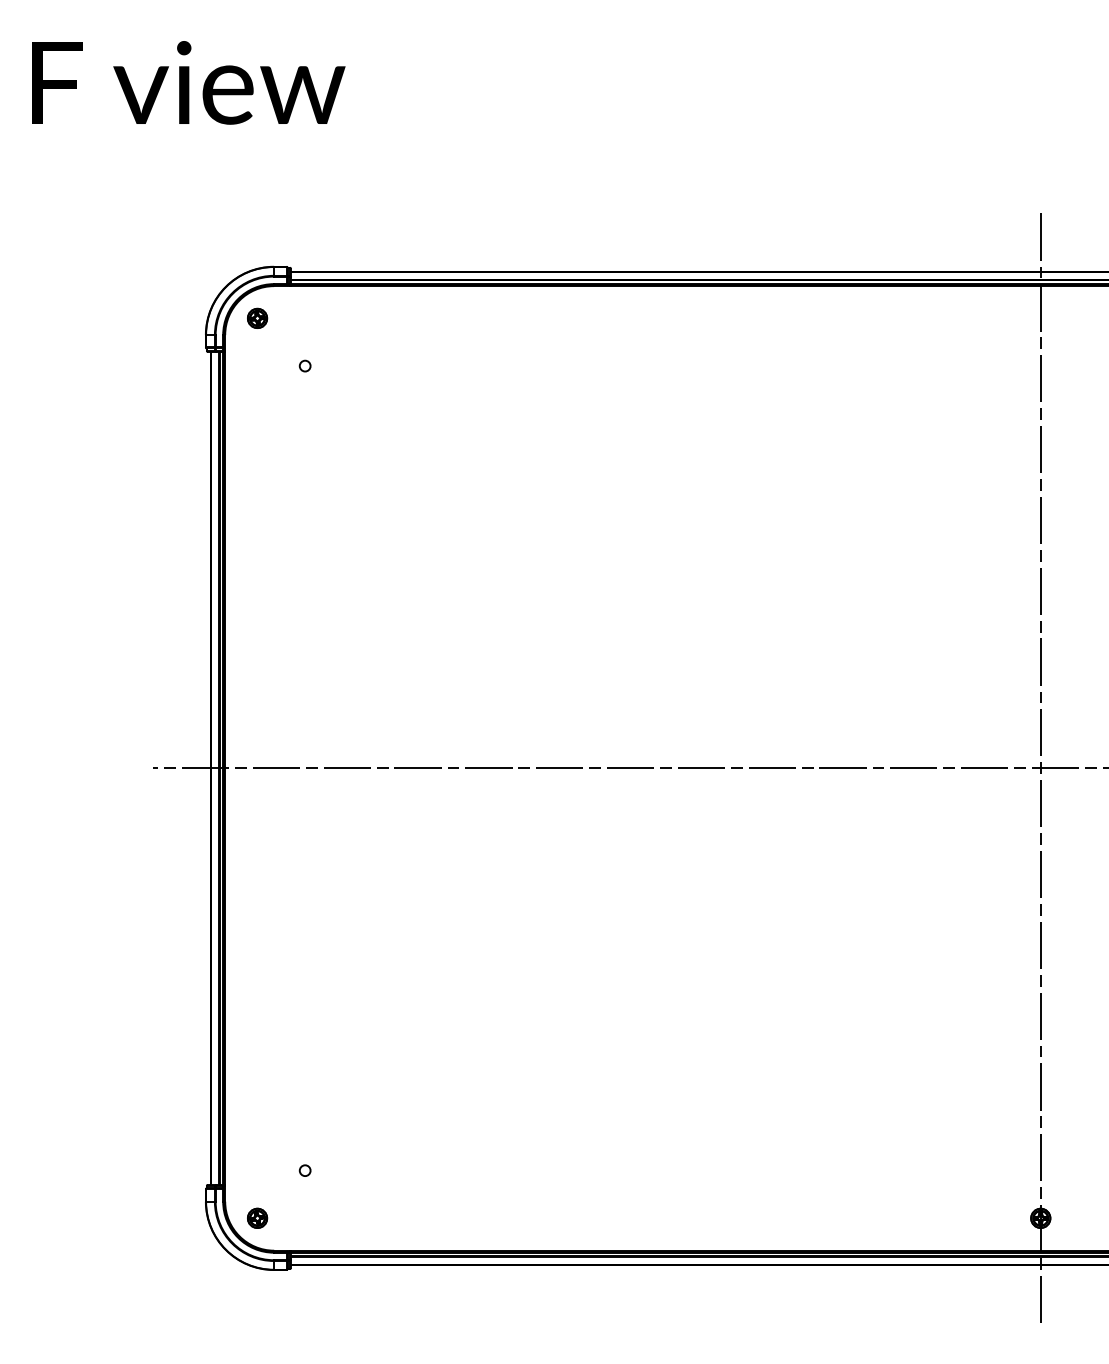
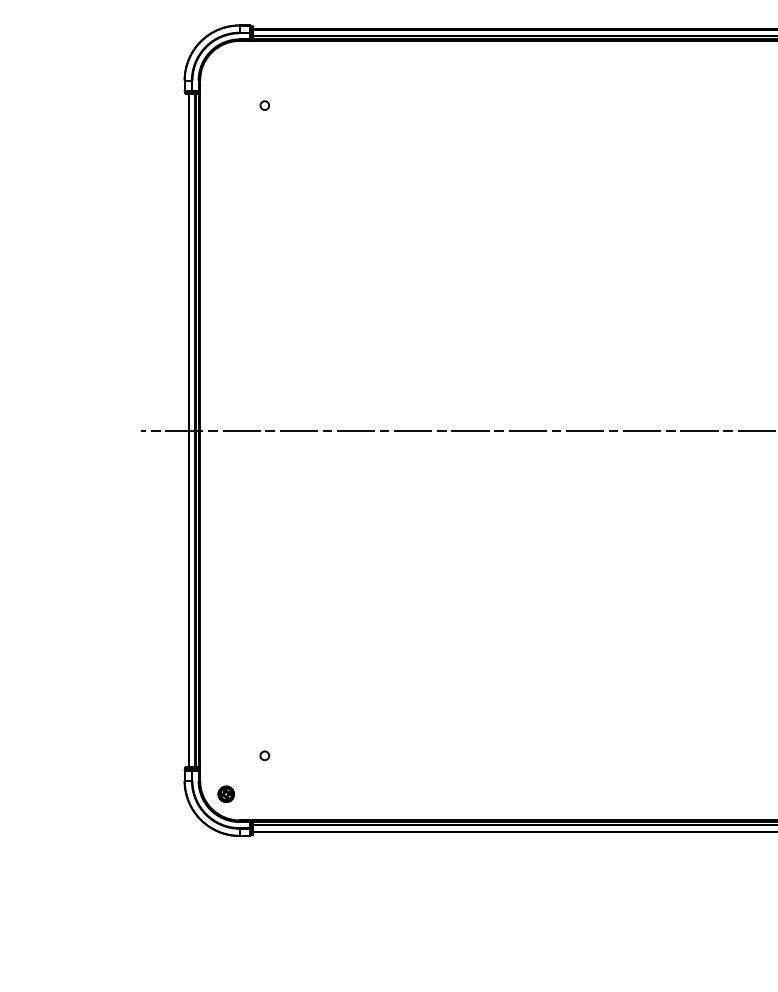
part: (257, 317) -> (226, 66), removed

